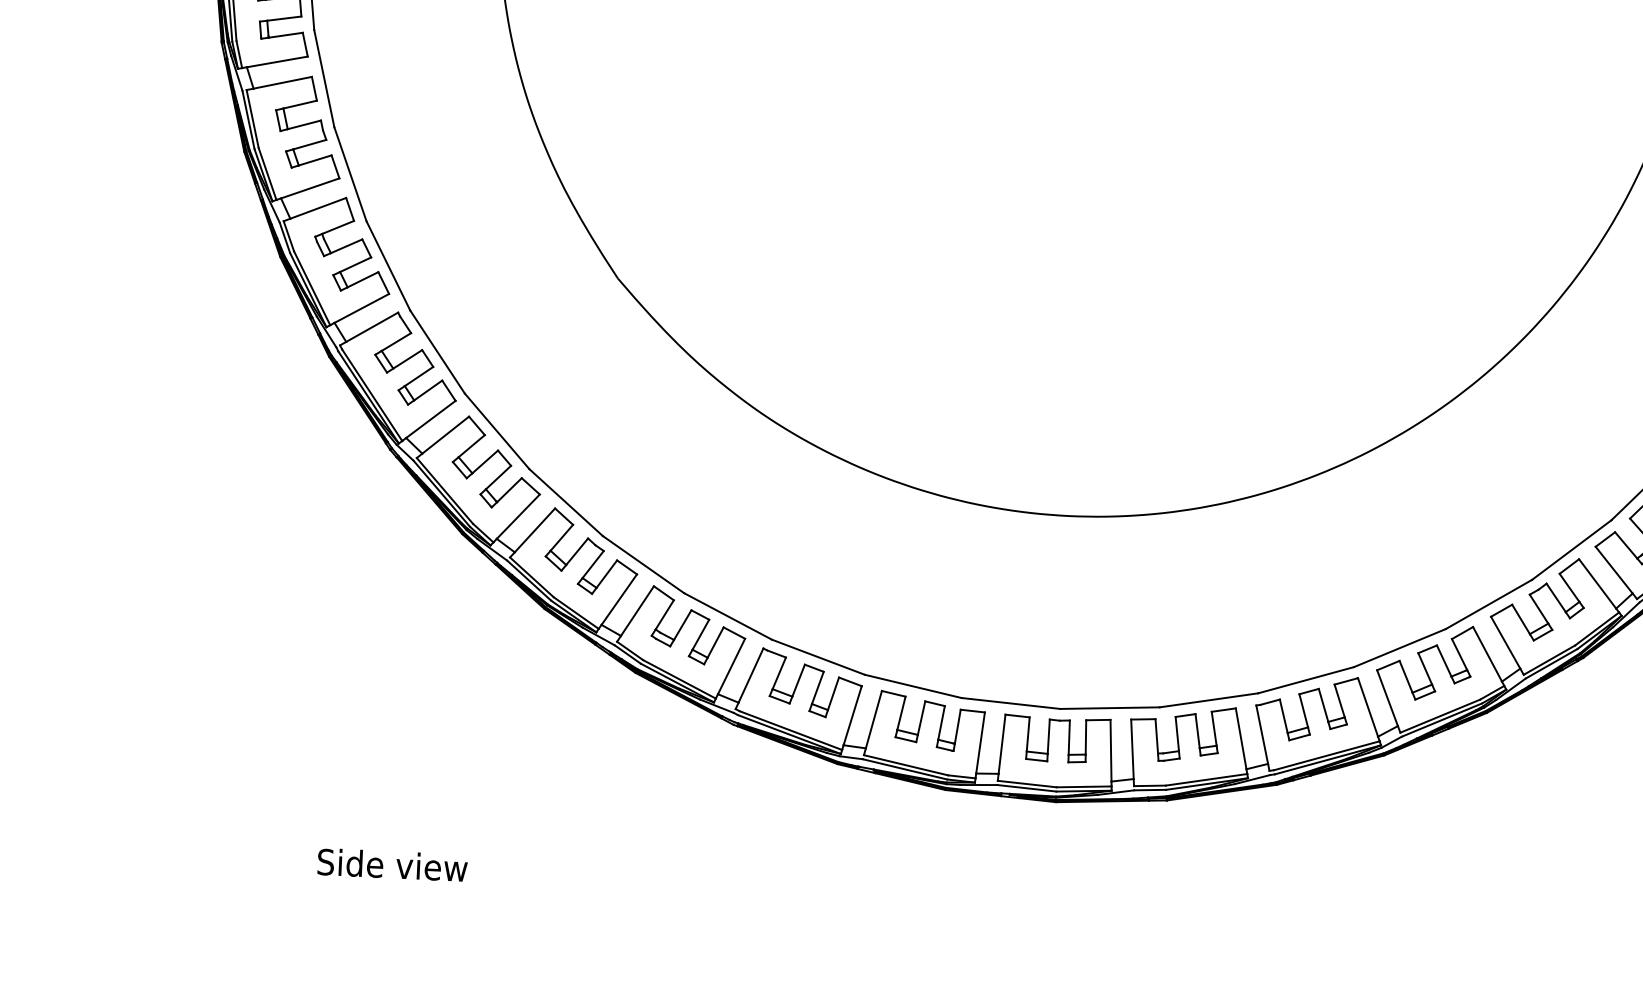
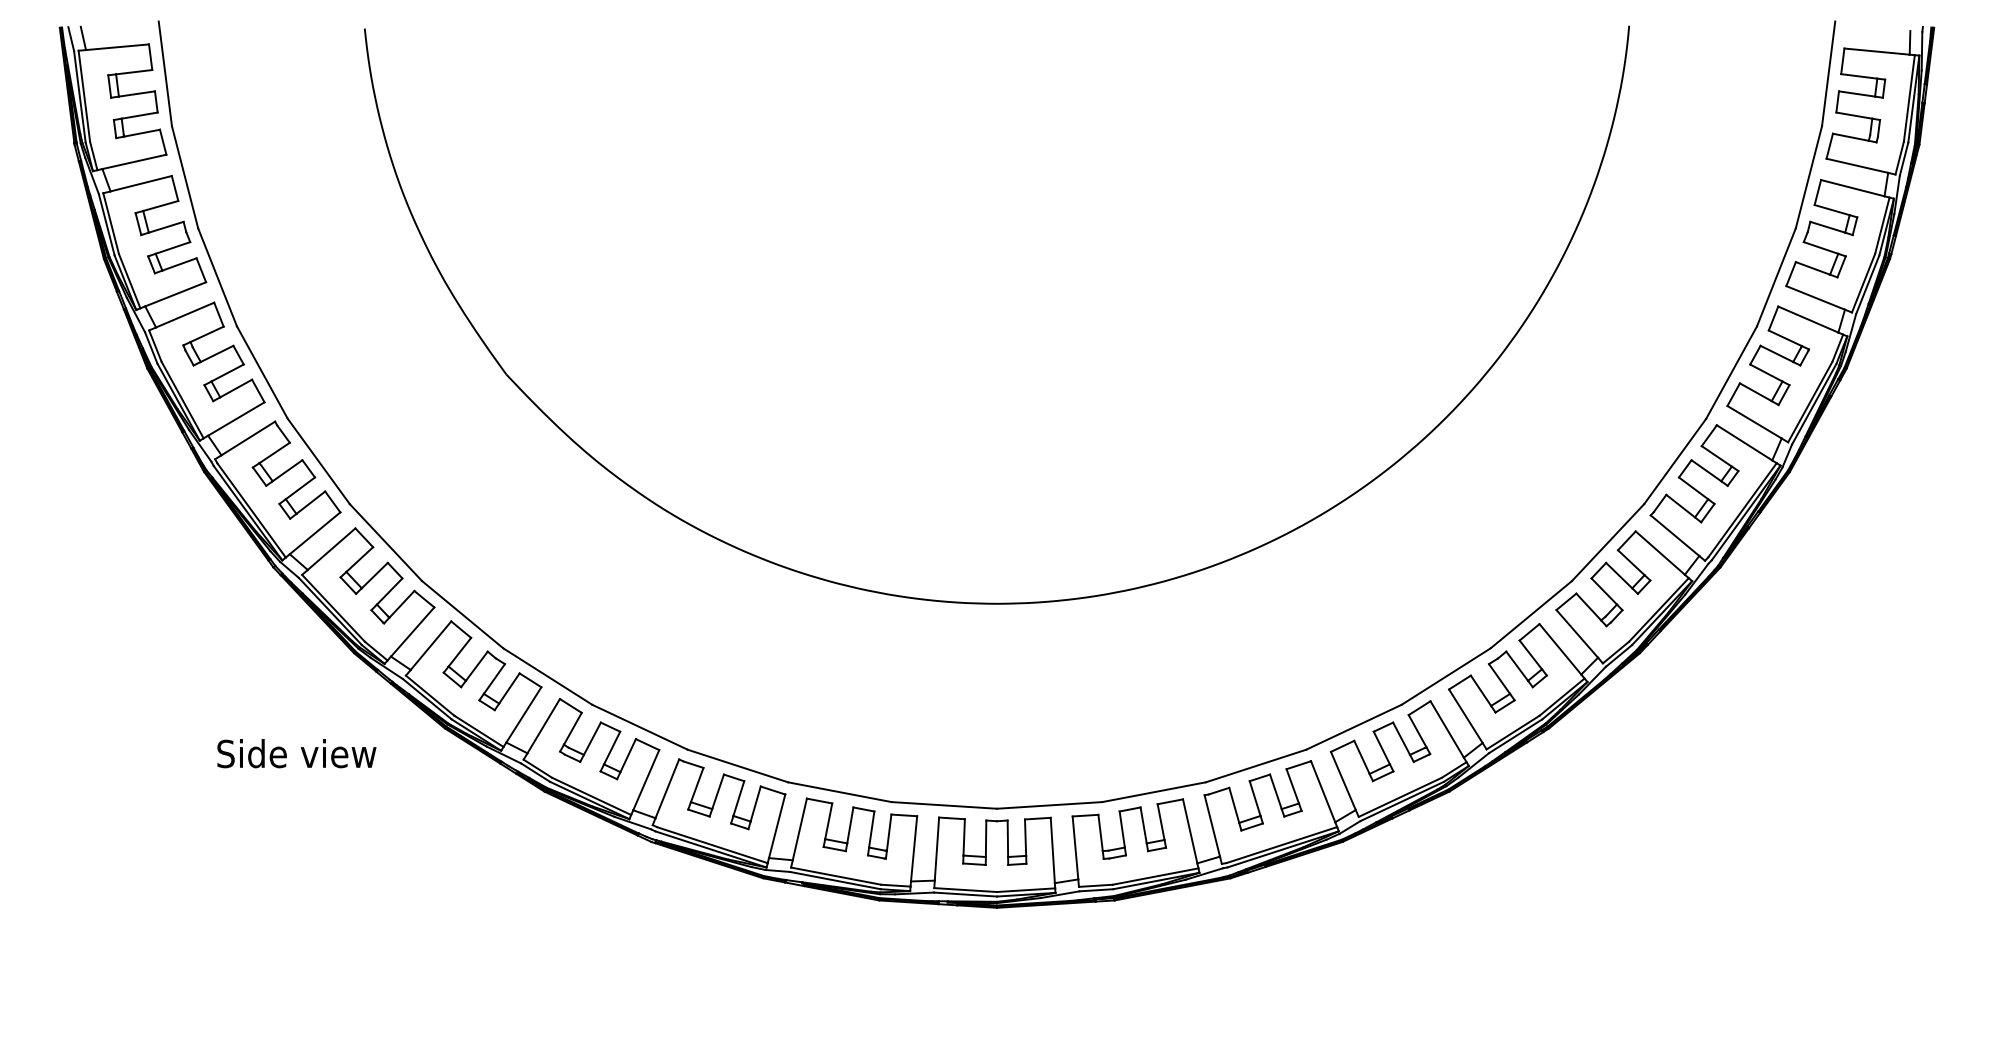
text: (392, 864) -> (296, 753), moved

